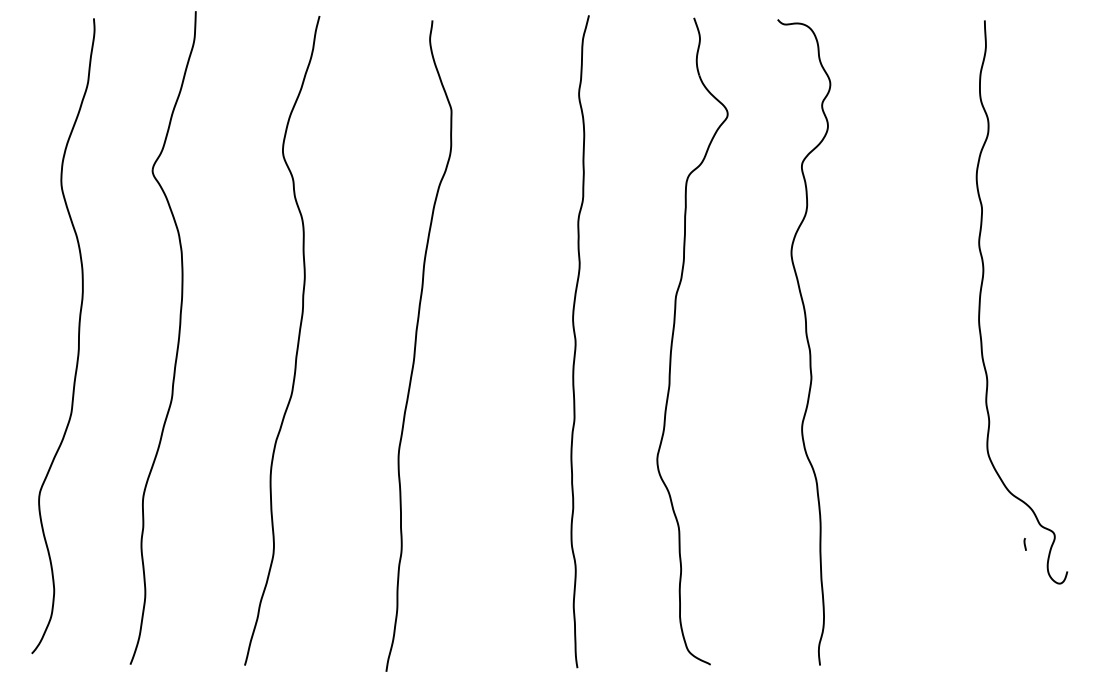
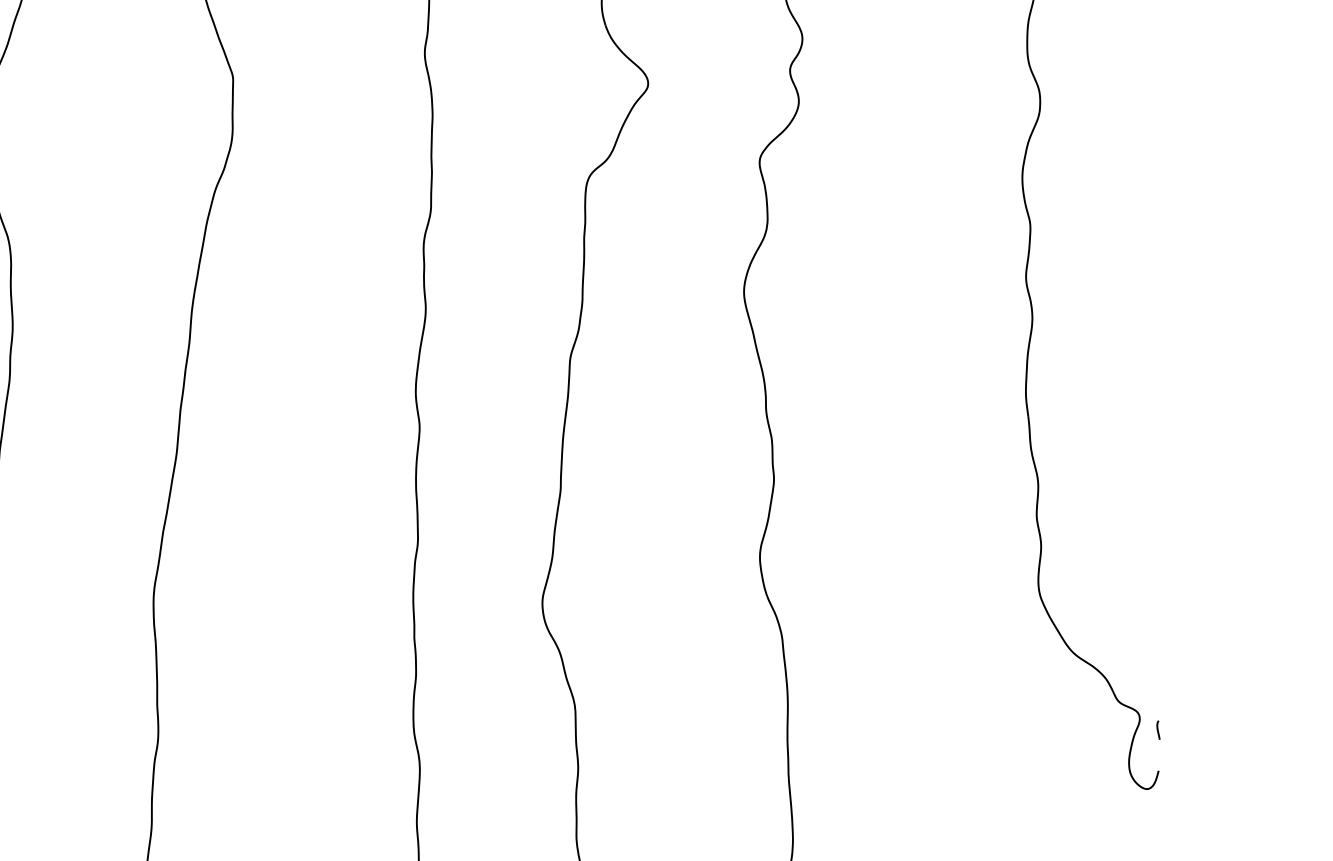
curve: (1024, 544) -> (1157, 730), moved

